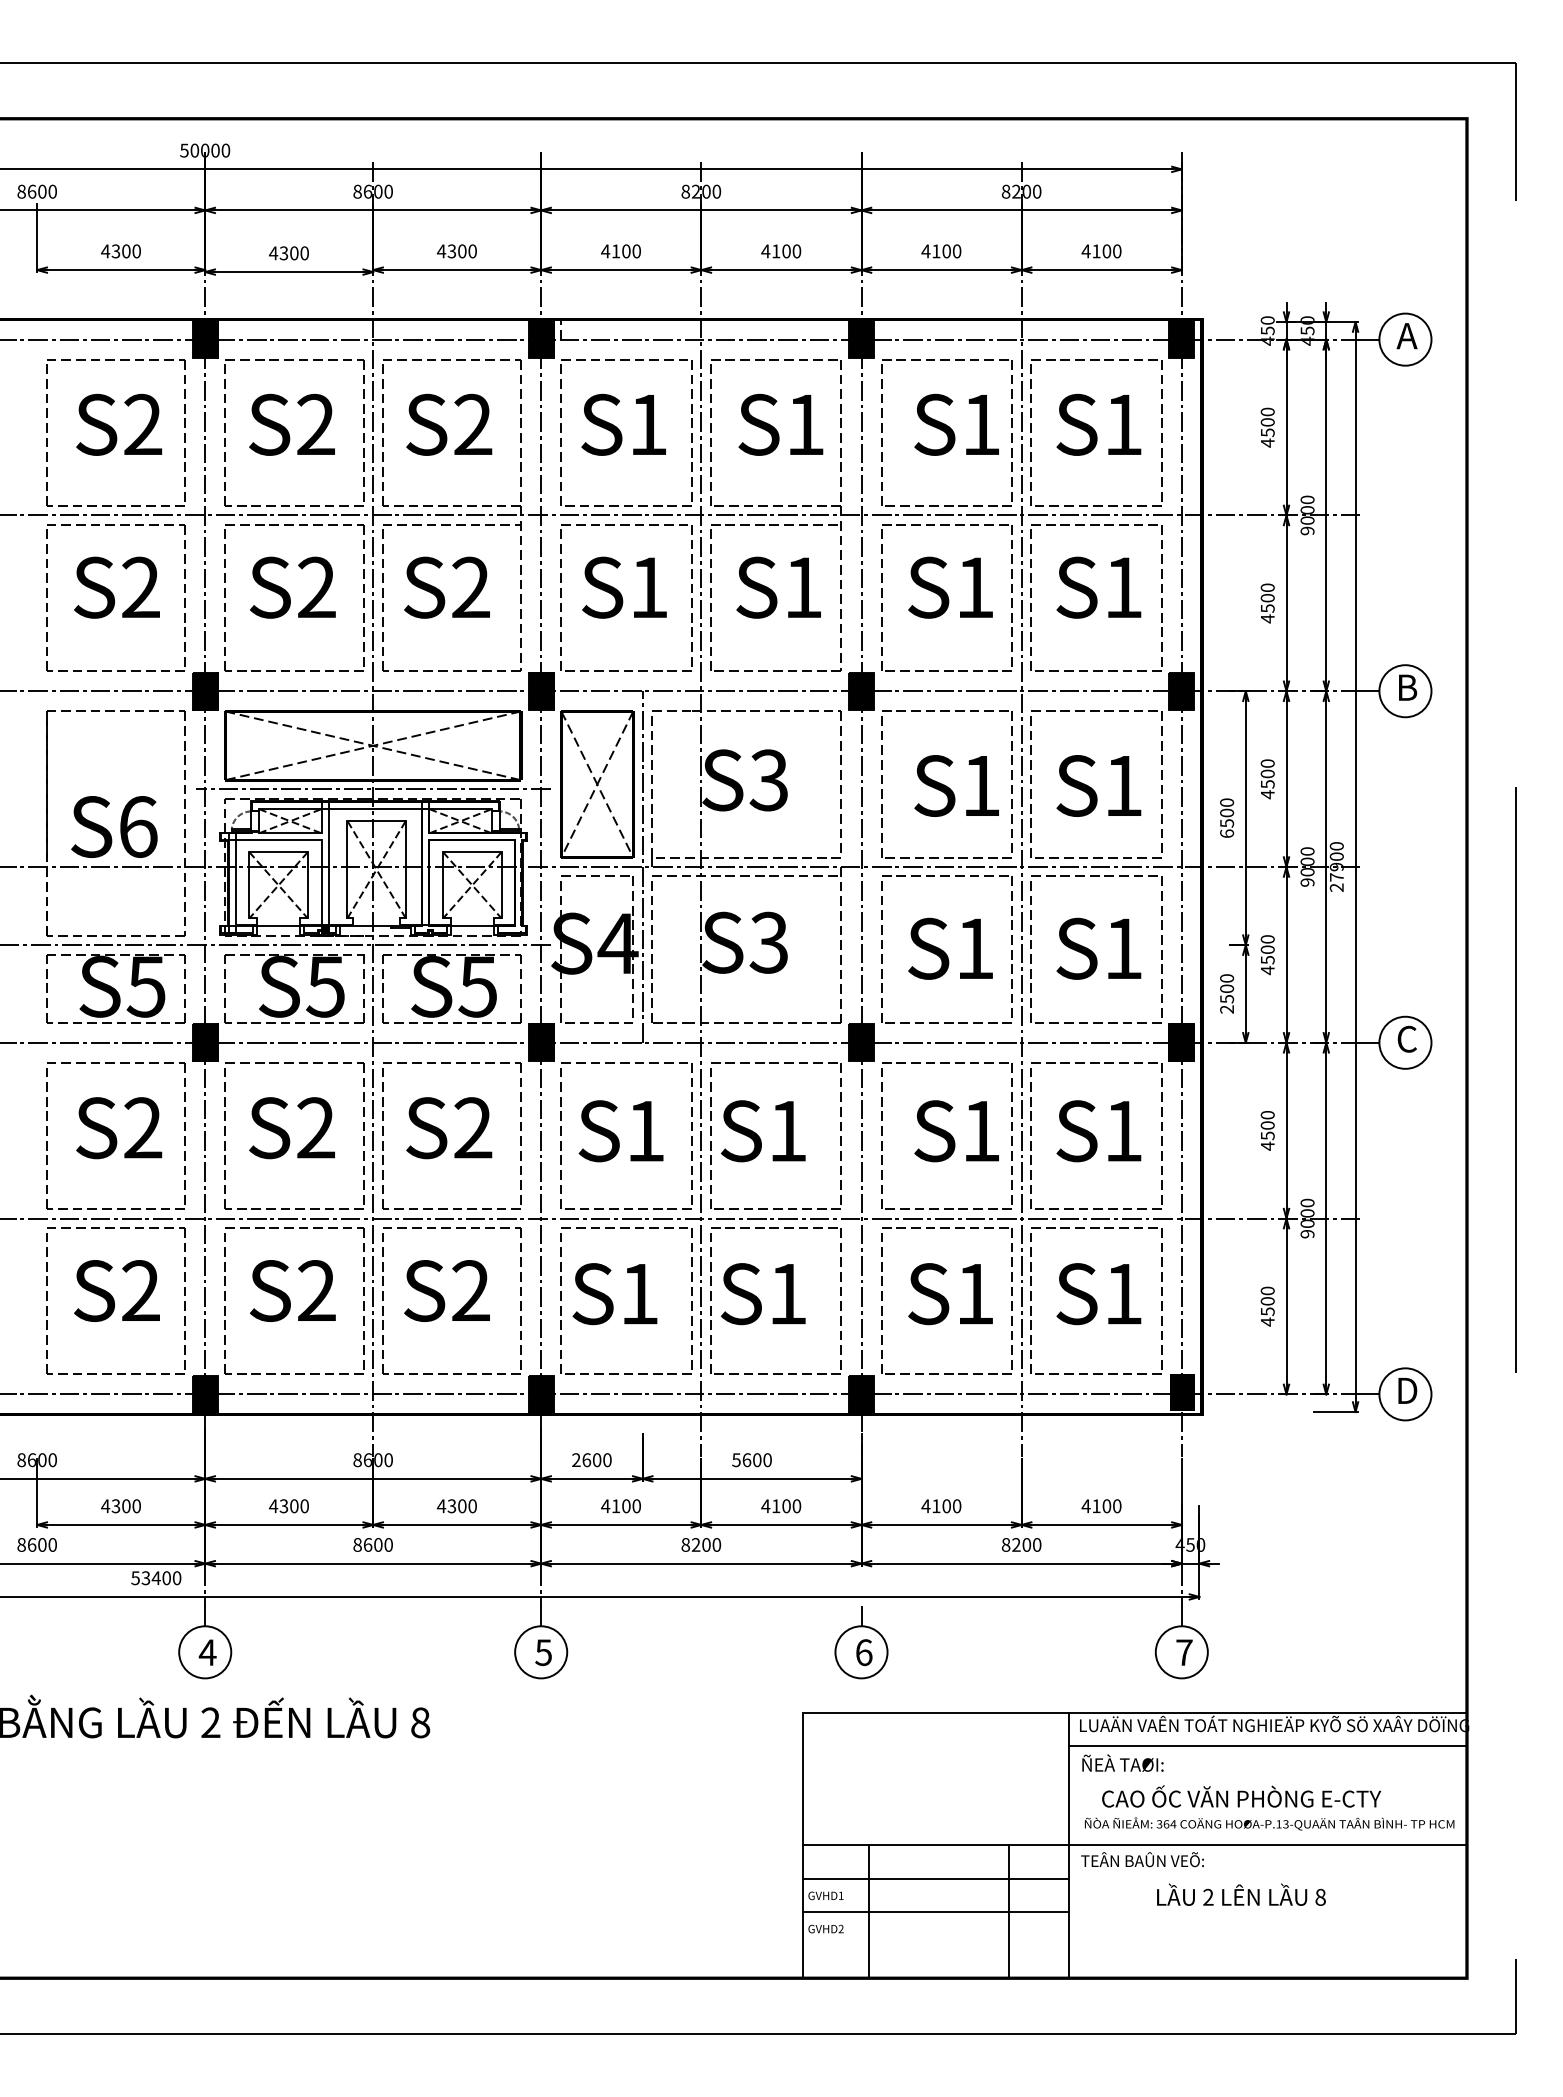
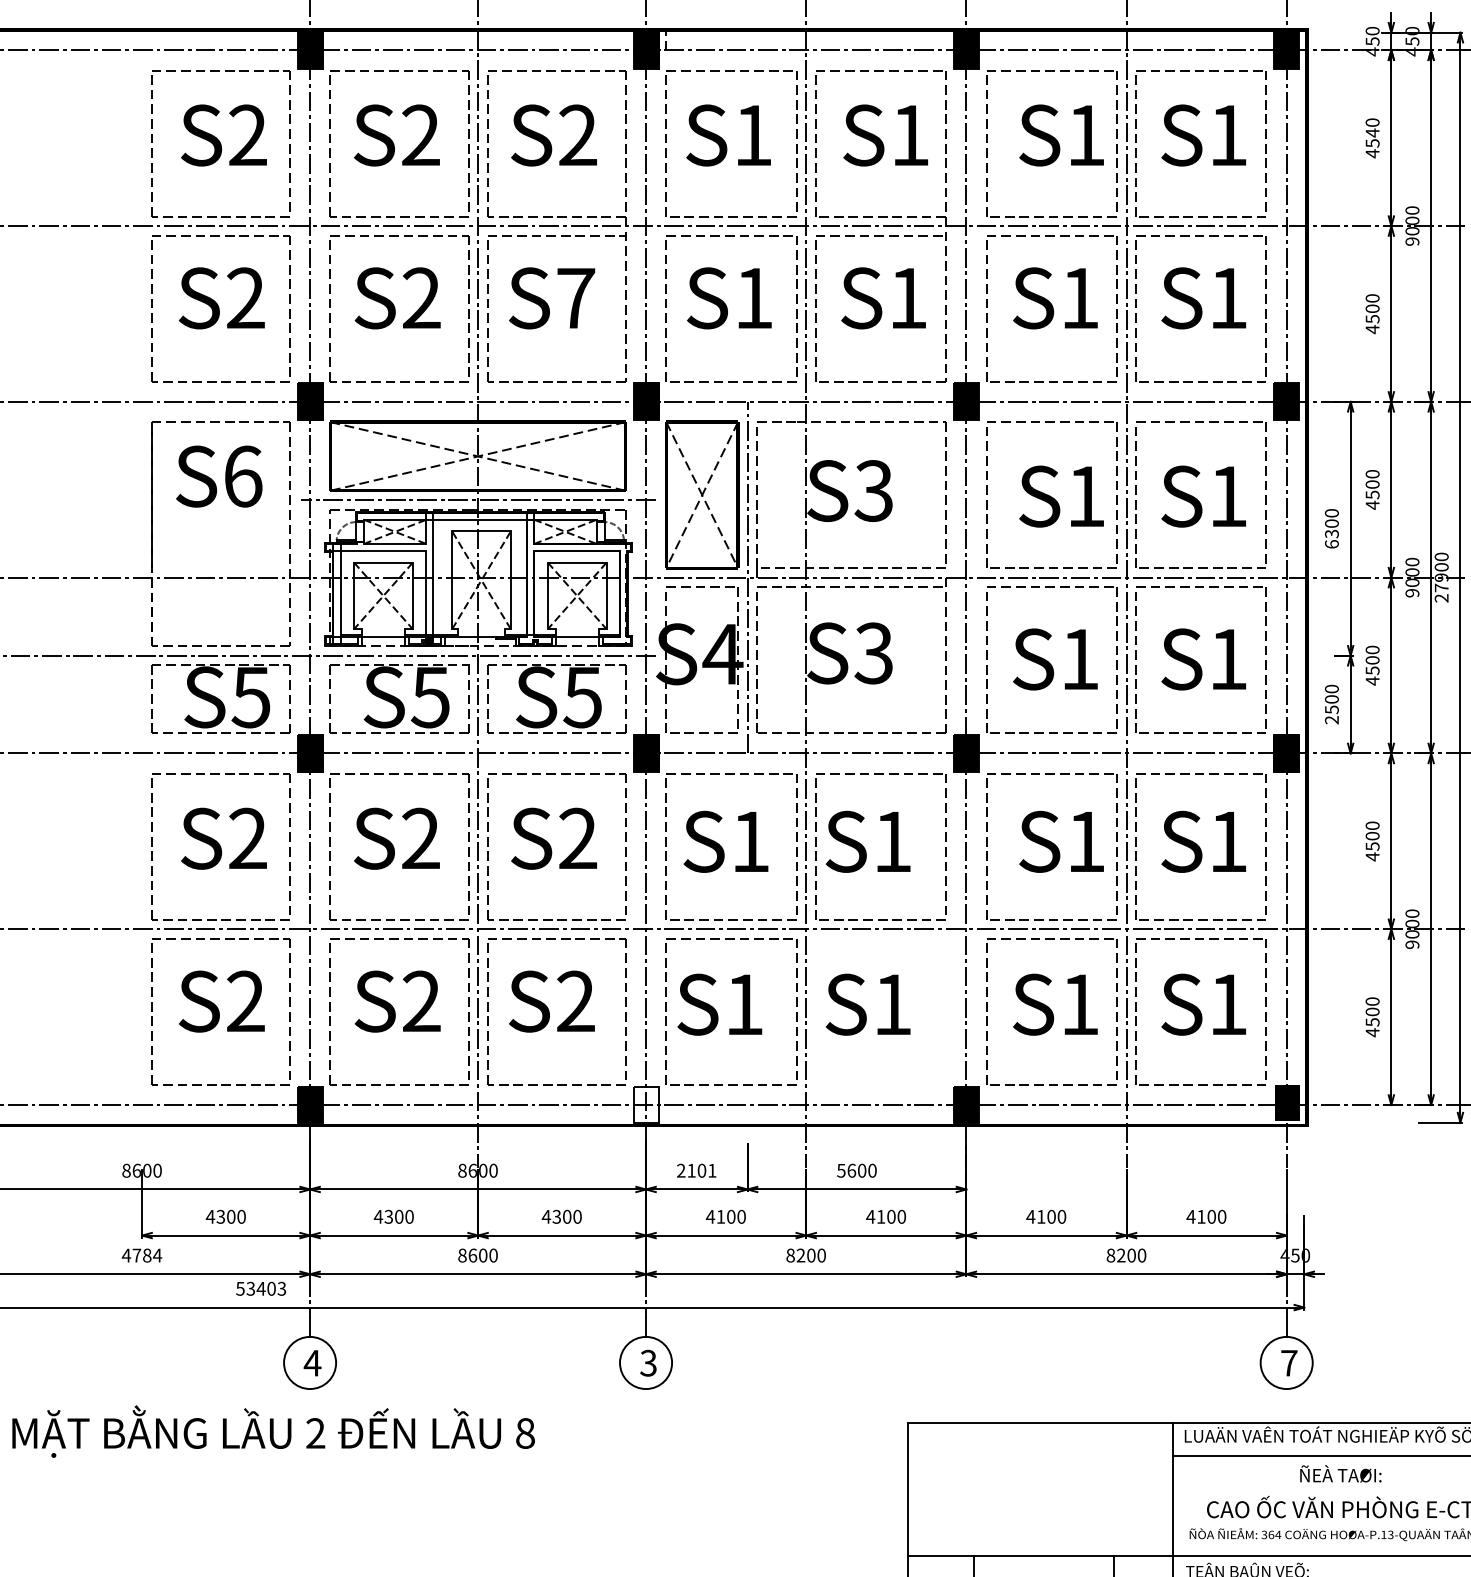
text: (1267, 422) -> (1372, 133), 4500 -> 4540
text: (471, 586) -> (576, 297), S2 -> S7
text: (1226, 823) -> (1331, 534), 6500 -> 6300
text: (114, 826) -> (219, 476), moved
part: (711, 1300) -> (816, 1011), removed
fill: (540, 1394) -> (645, 1105), removed
text: (596, 1460) -> (701, 1171), 2600 -> 2101
text: (37, 1544) -> (142, 1255), 8600 -> 4784
text: (176, 1578) -> (281, 1289), 53400 -> 53403
part: (861, 1642) -> (966, 1353), removed
text: (543, 1652) -> (648, 1363), 5 -> 3
text: (1122, 1762) -> (1340, 1473), moved

